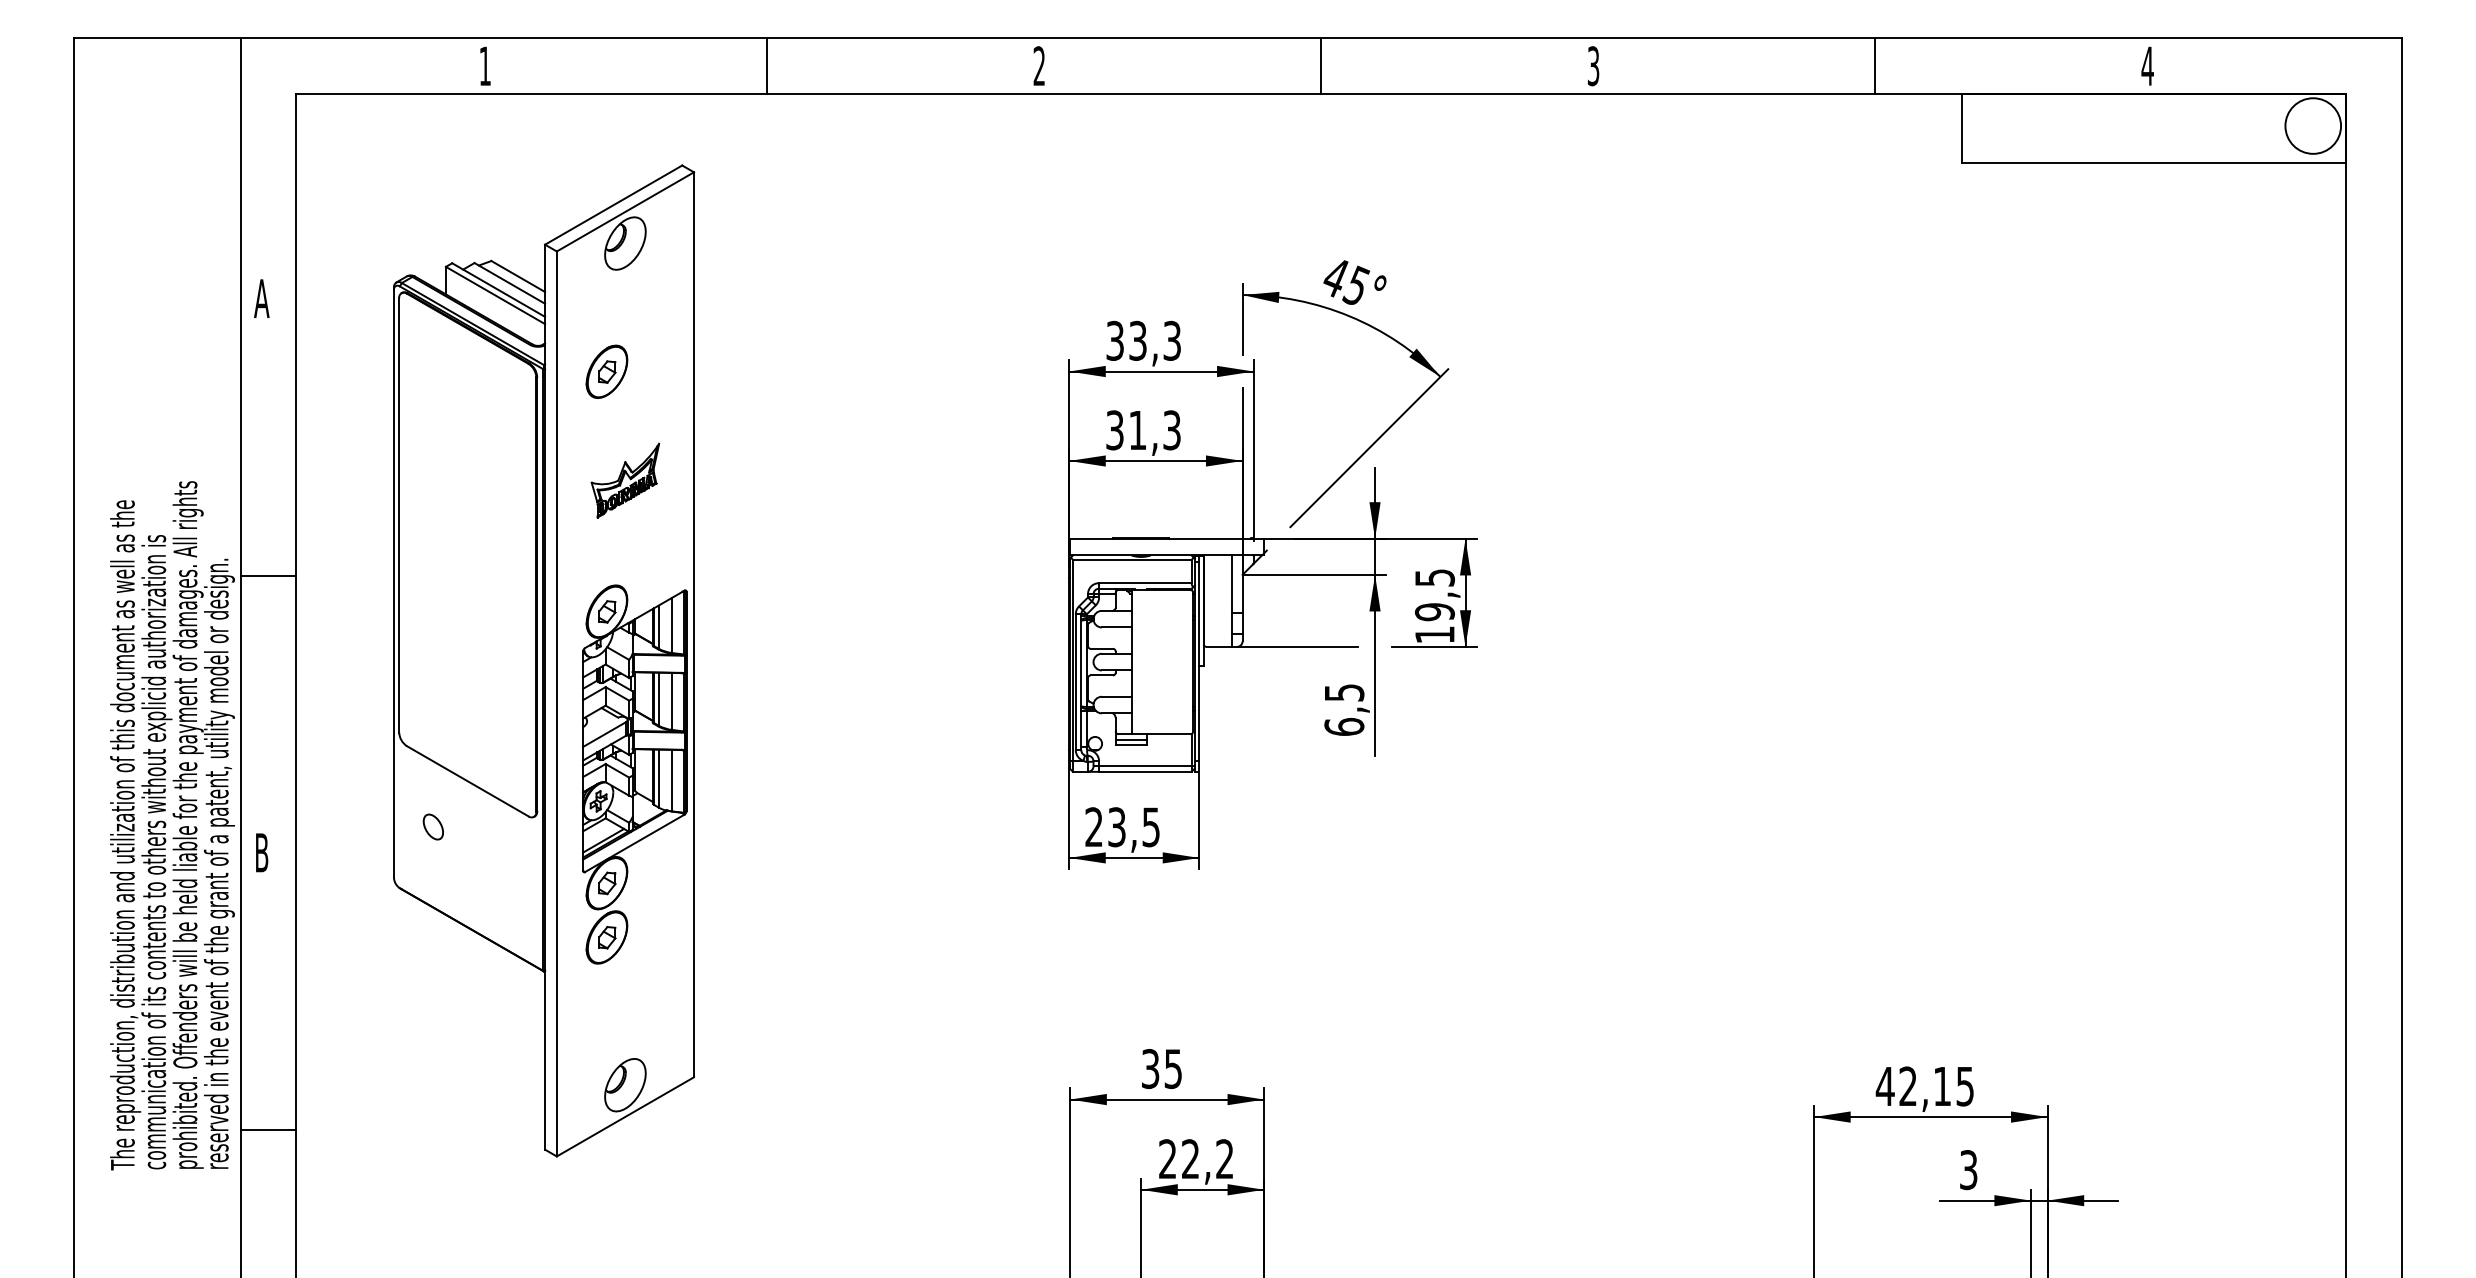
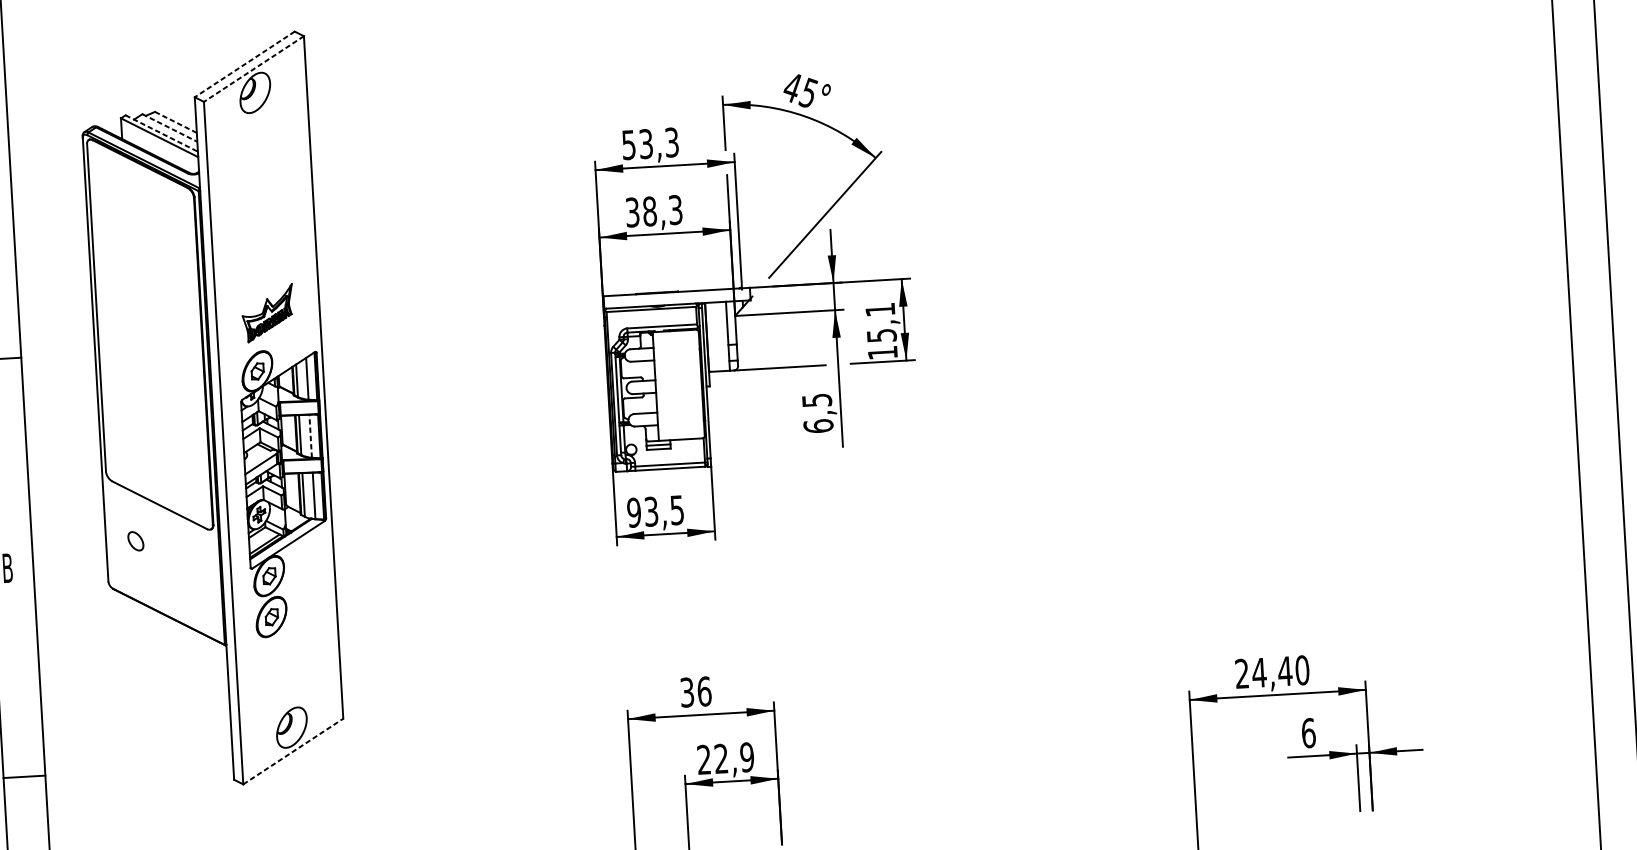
line: (613, 205) -> (244, 64), solid -> dashed
line: (624, 212) -> (253, 69), solid -> dashed
line: (518, 276) -> (176, 122), solid -> dashed
line: (509, 283) -> (169, 128), solid -> dashed
line: (498, 290) -> (161, 133), solid -> dashed
text: (1115, 340) -> (629, 144), 33,3 -> 53,3
part: (606, 371) -> (246, 190), removed
text: (1137, 430) -> (649, 211), 31,3 -> 38,3
part: (625, 480) -> (268, 313), moved
text: (1434, 595) -> (880, 323), 19,5 -> 15,1
line: (672, 701) -> (310, 436), solid -> dashed
text: (1094, 827) -> (634, 512), 23,5 -> 93,5
text: (1173, 1069) -> (704, 691), 35 -> 36
text: (1924, 1086) -> (1271, 672), 42,15 -> 24,40
line: (625, 1116) -> (293, 751), solid -> dashed
text: (1224, 1159) -> (746, 757), 22,2 -> 22,9
text: (1968, 1170) -> (1308, 733), 3 -> 6

